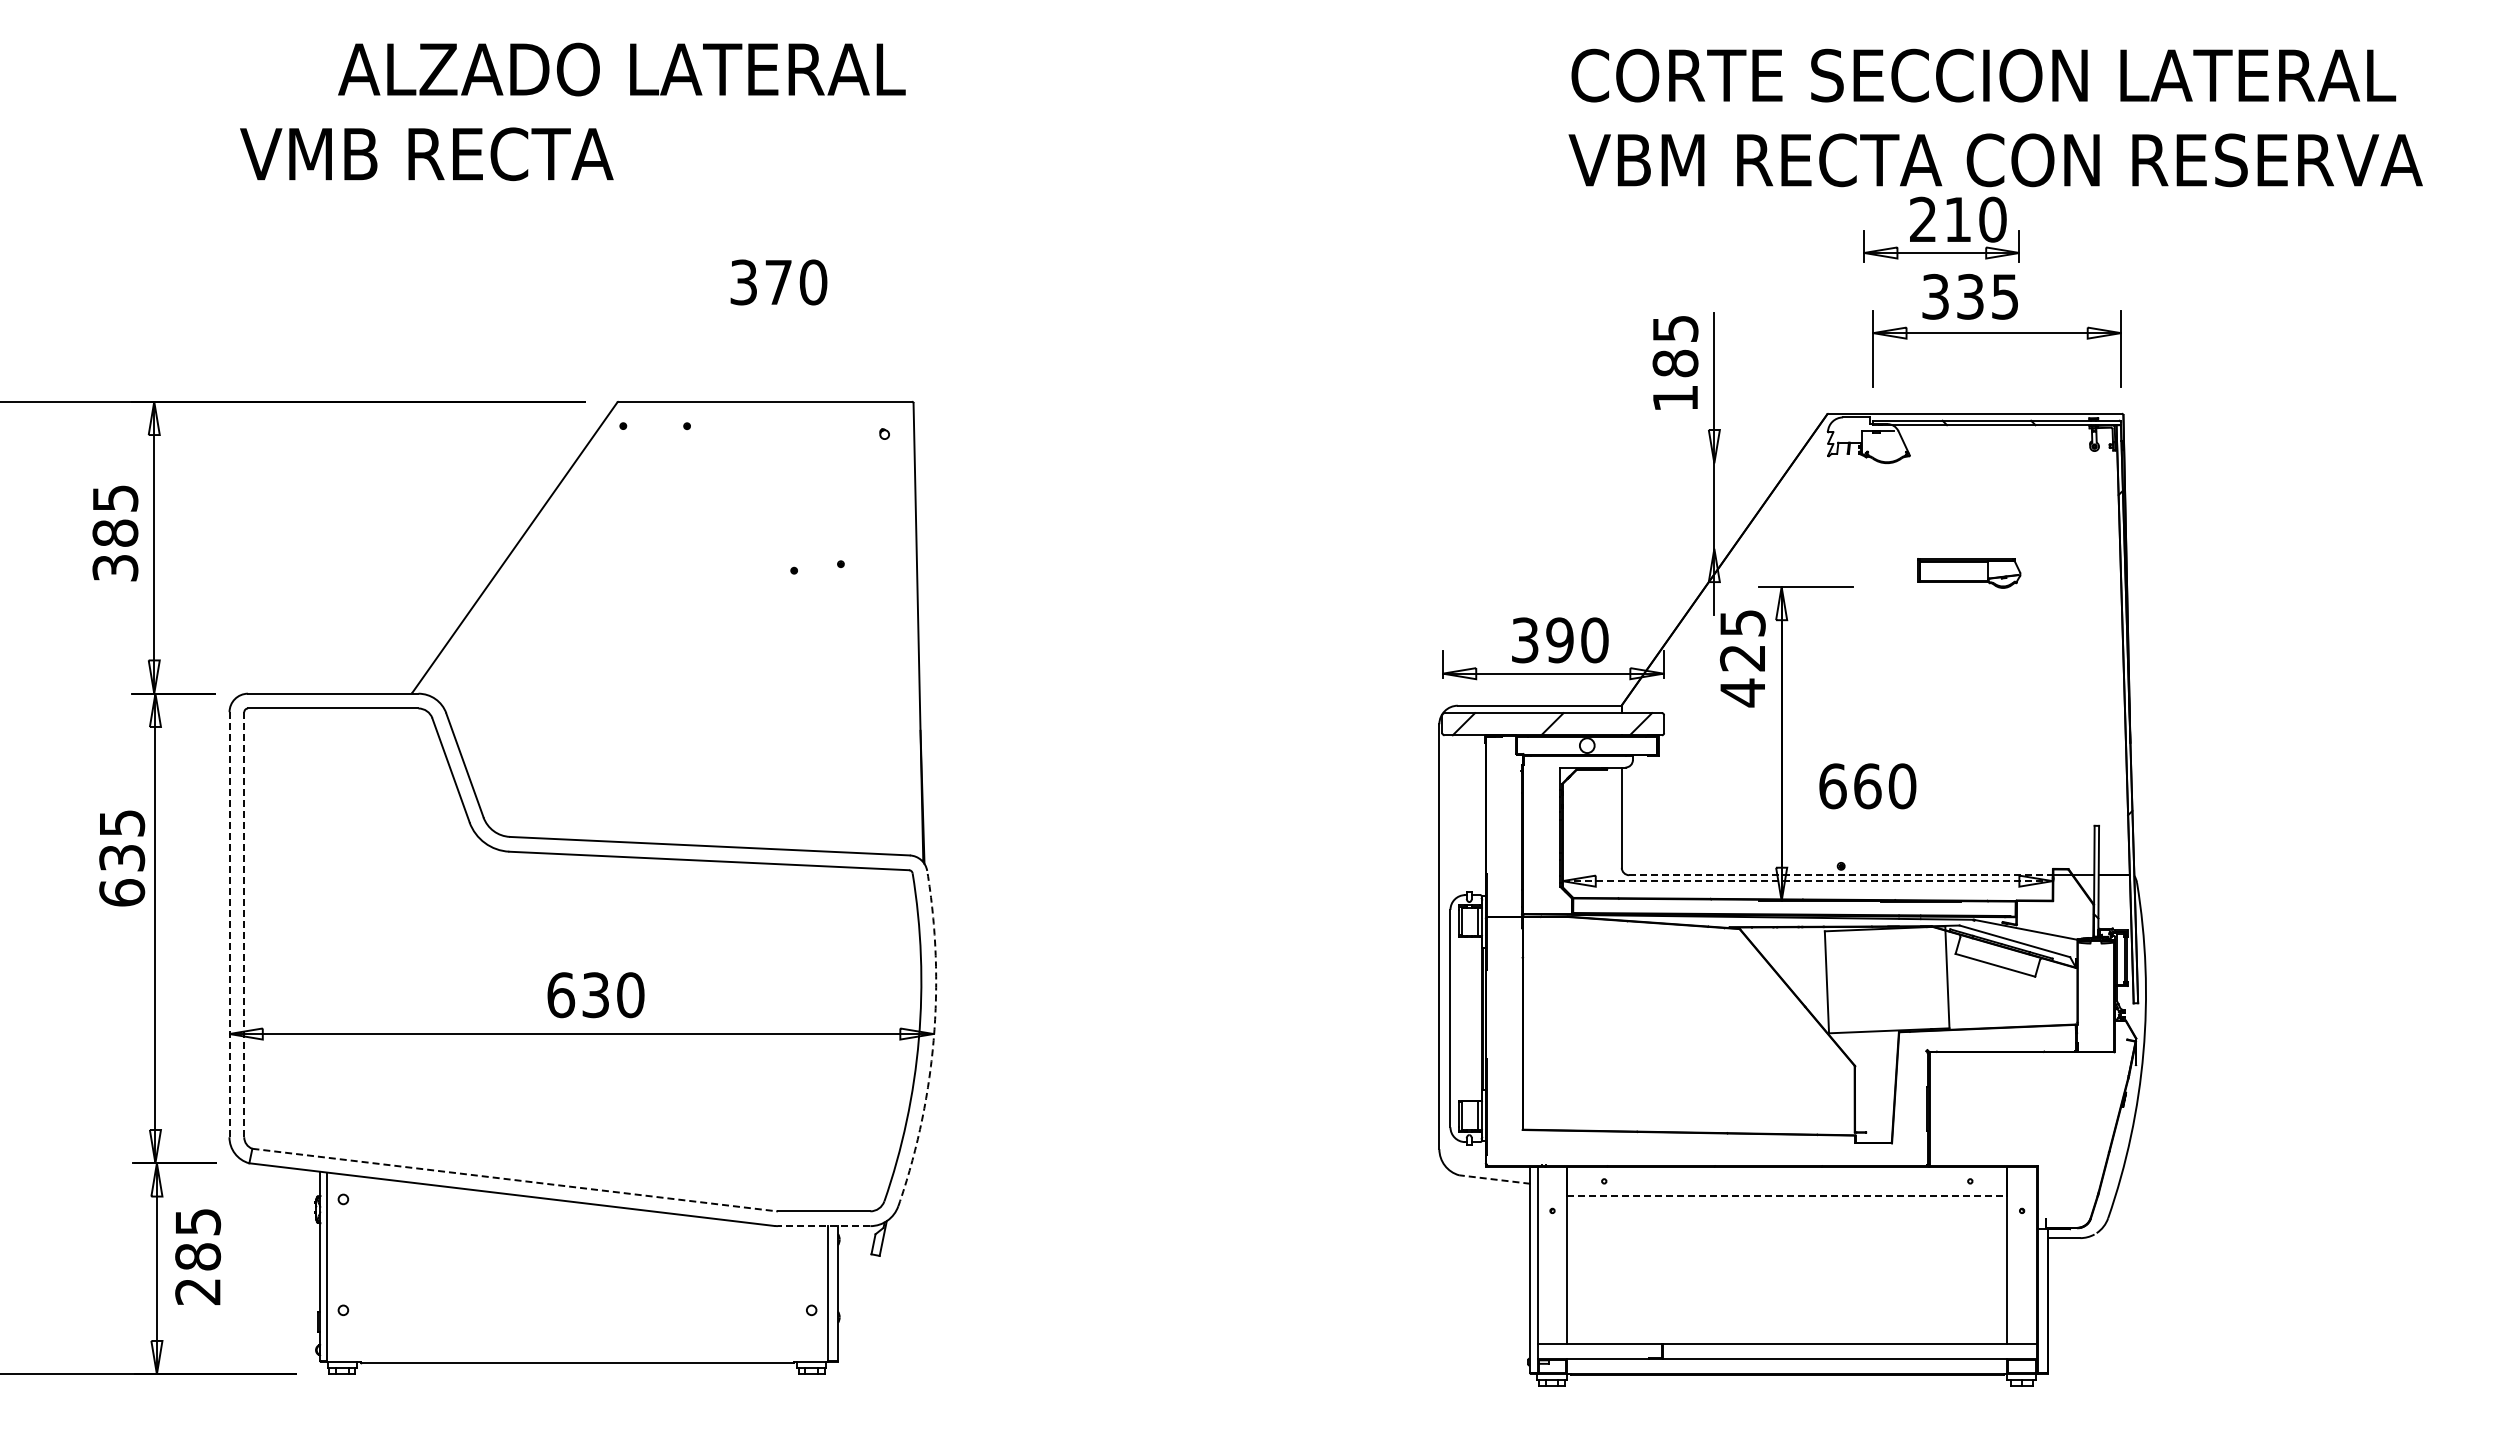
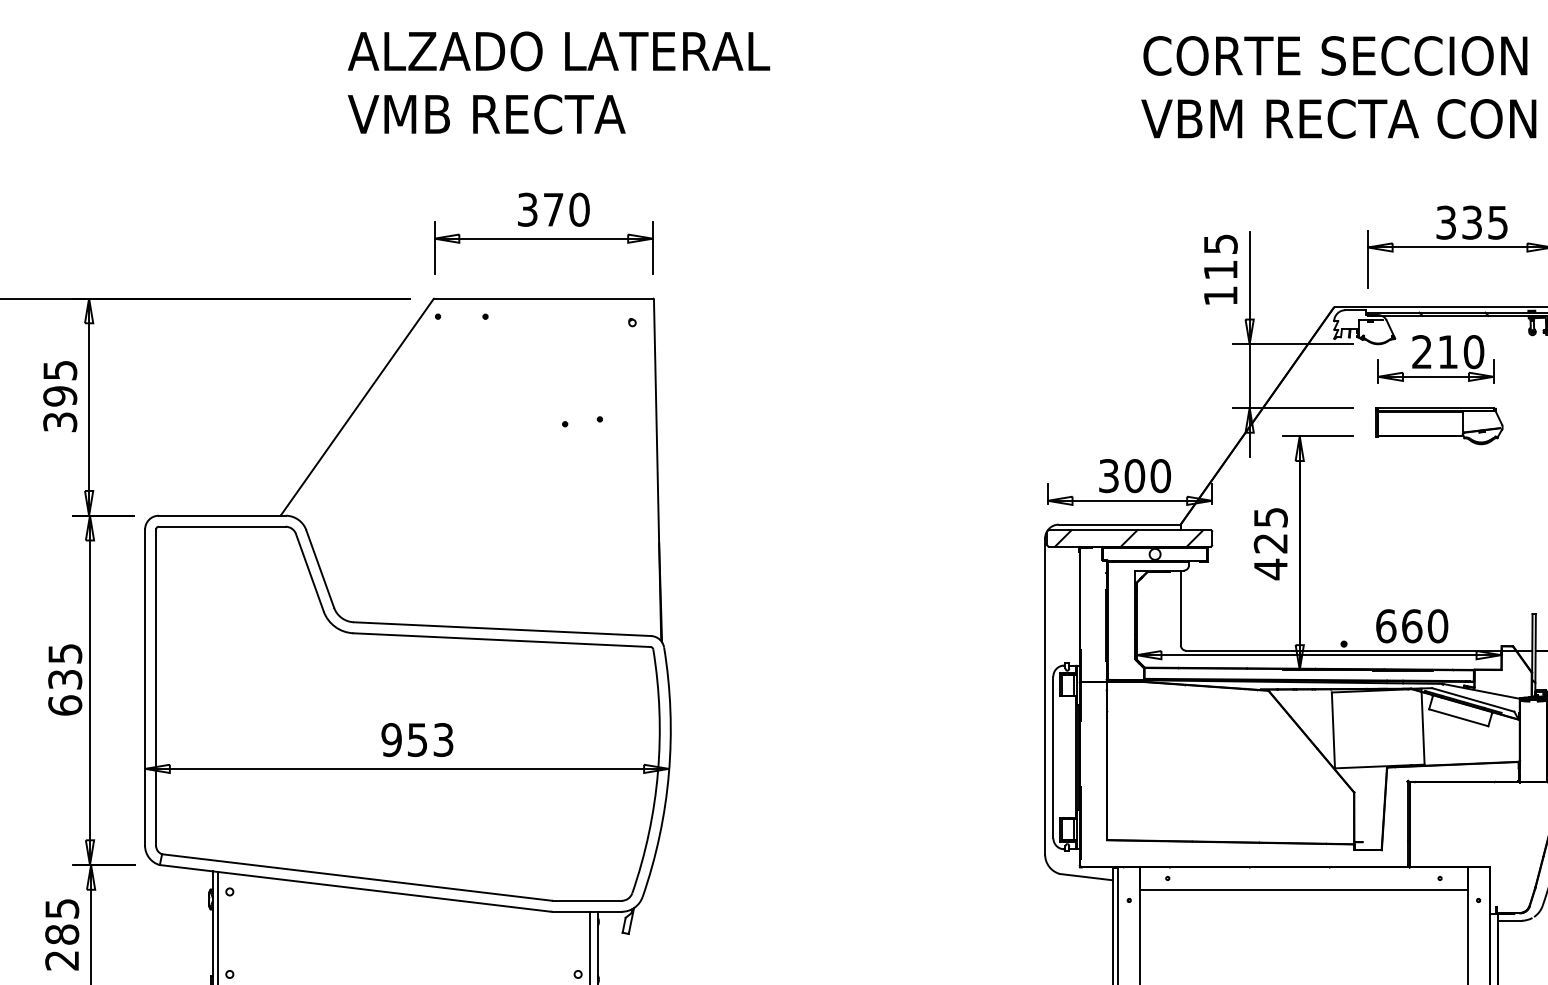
text: (621, 69) -> (558, 51), moved
text: (426, 154) -> (486, 114), moved
part: (1934, 236) -> (1430, 364), moved
text: (1969, 296) -> (1471, 222), moved
part: (765, 321) -> (543, 238), added
text: (1675, 363) -> (1220, 270), 185 -> 115
line: (1772, 463) -> (1292, 344), added
text: (115, 533) -> (60, 396), 385 -> 395
line: (1772, 548) -> (1292, 407), added
part: (1969, 573) -> (1439, 426), size x1.67
text: (1559, 640) -> (1134, 476), 390 -> 300
text: (1742, 658) -> (1270, 543), moved
text: (1867, 786) -> (1411, 626), moved
text: (122, 858) -> (65, 679), moved
line: (1841, 875) -> (1344, 650), dashed -> solid
line: (1808, 881) -> (1319, 655), dashed -> solid
line: (229, 924) -> (145, 687), dashed -> solid
line: (244, 924) -> (156, 687), dashed -> solid
text: (595, 995) -> (417, 740), 630 -> 953
arc: (933, 1040) -> (668, 773), dashed -> solid
line: (1494, 1179) -> (1086, 877), dashed -> solid
line: (514, 1180) -> (357, 877), dashed -> solid
line: (1787, 1196) -> (1304, 889), dashed -> solid
line: (823, 1226) -> (586, 912), dashed -> solid
text: (198, 1256) -> (62, 934), moved

